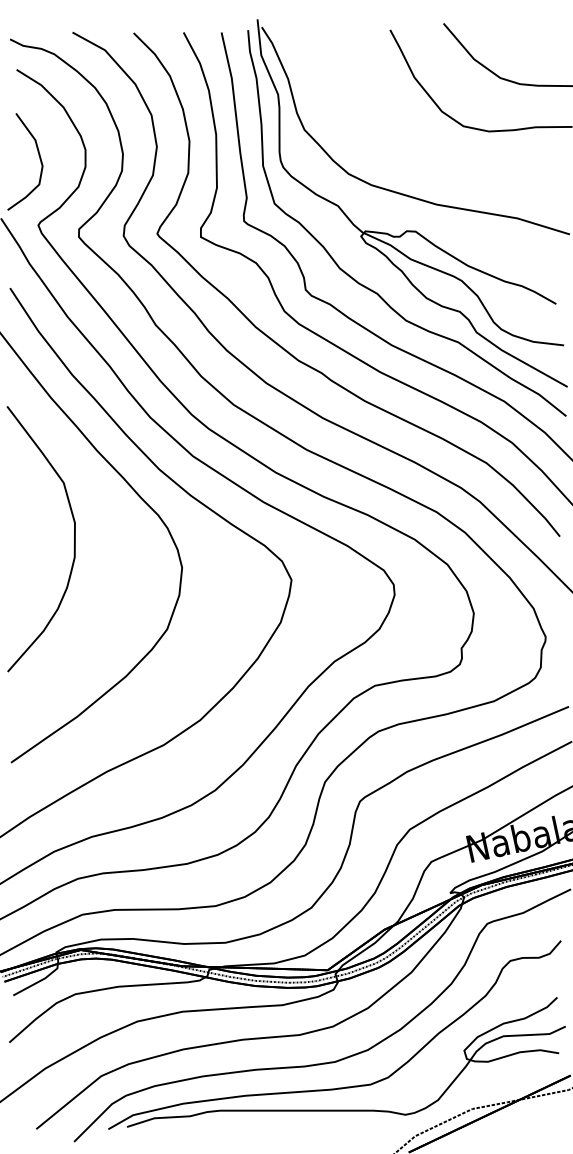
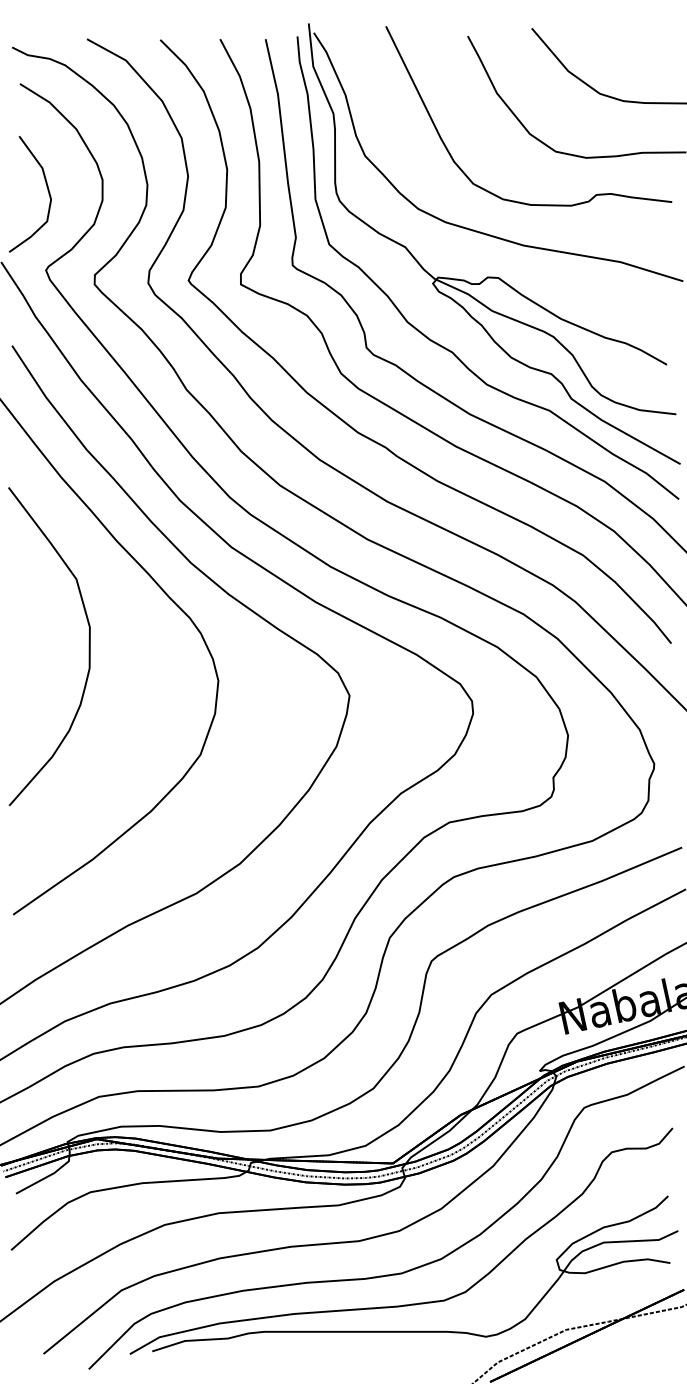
curve: (409, 159) -> (490, 191), added

